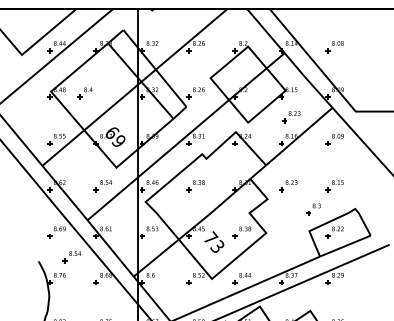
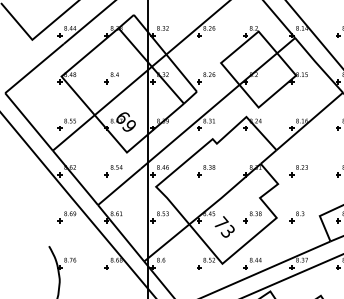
part: (84, 93) -> (110, 78), moved
part: (291, 117) -> (301, 102), removed
part: (313, 209) -> (296, 217), moved
part: (71, 257) -> (81, 242), removed

